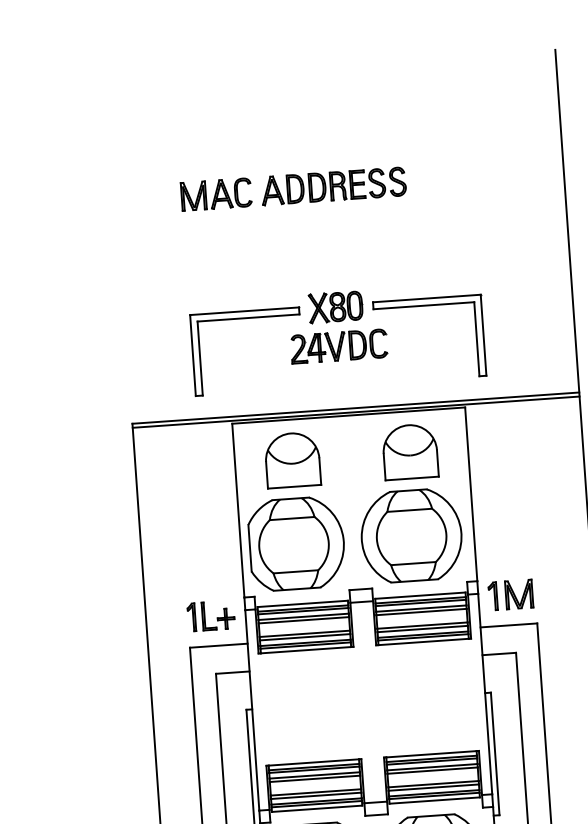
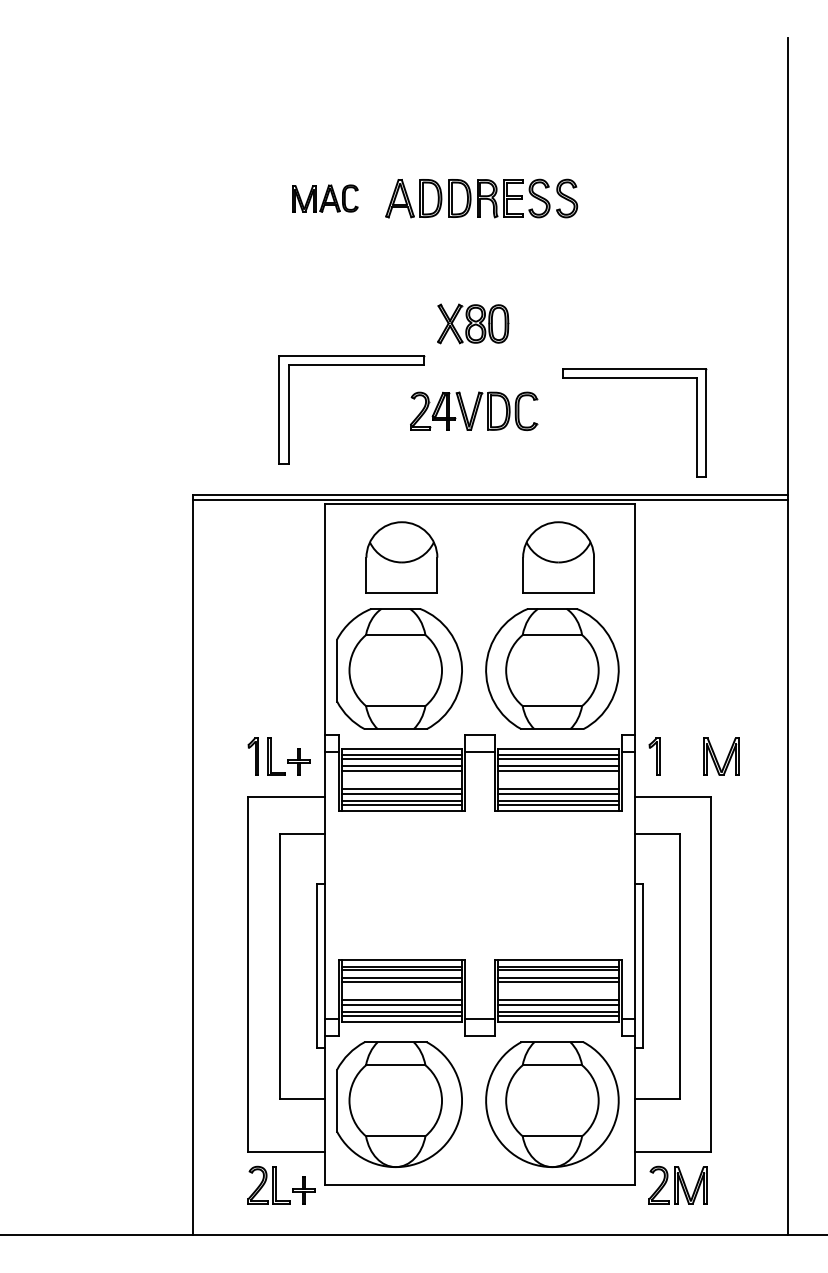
part: (216, 194) -> (325, 198), size x0.7
part: (427, 305) -> (634, 378), moved
part: (336, 306) -> (473, 323), moved
part: (519, 594) -> (721, 756), moved

